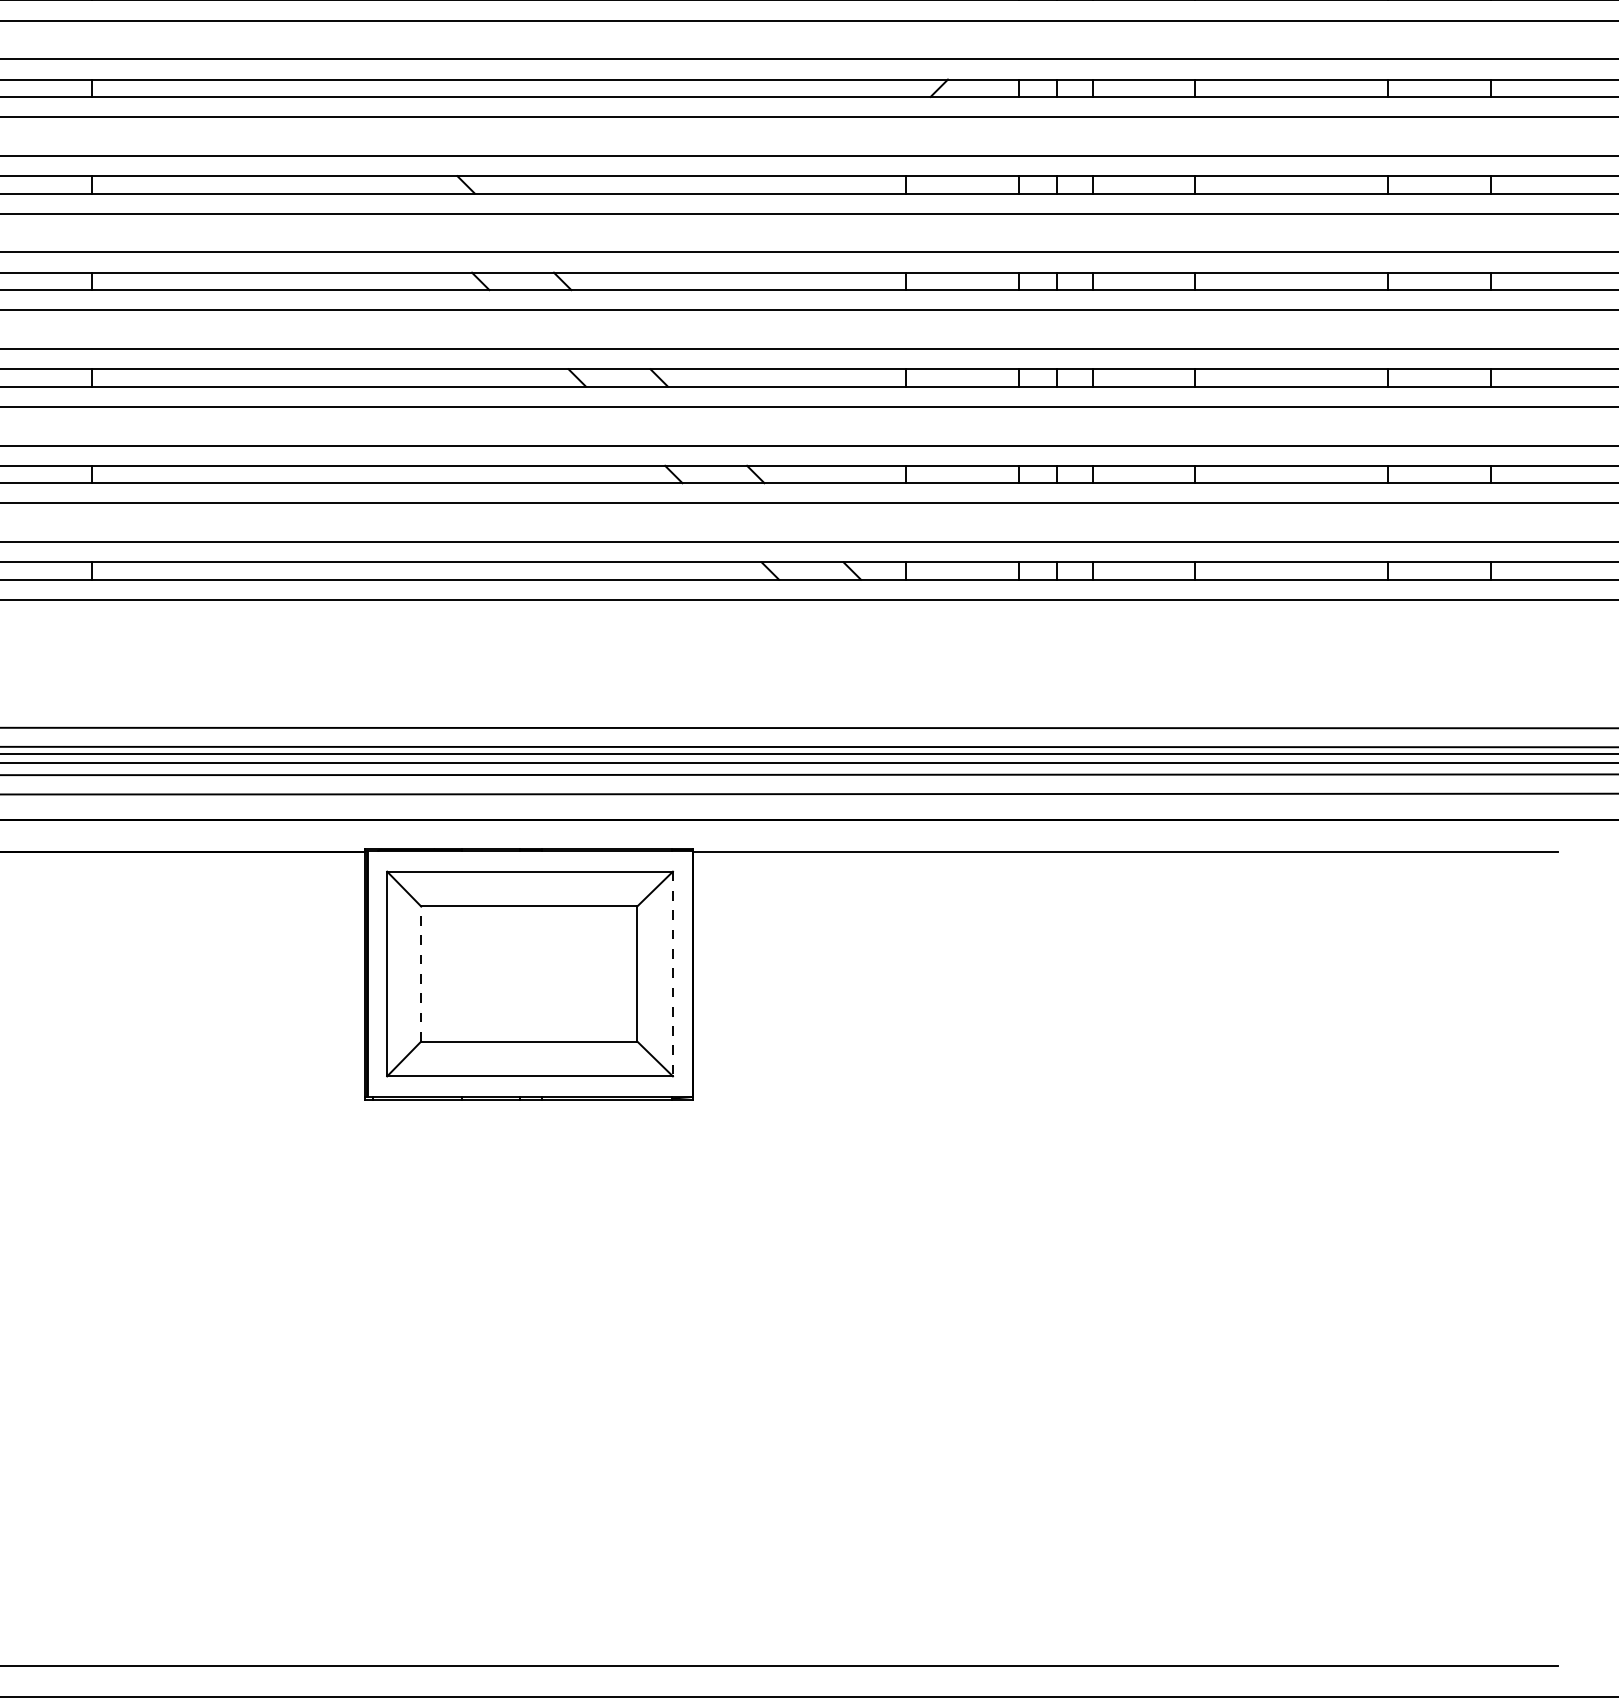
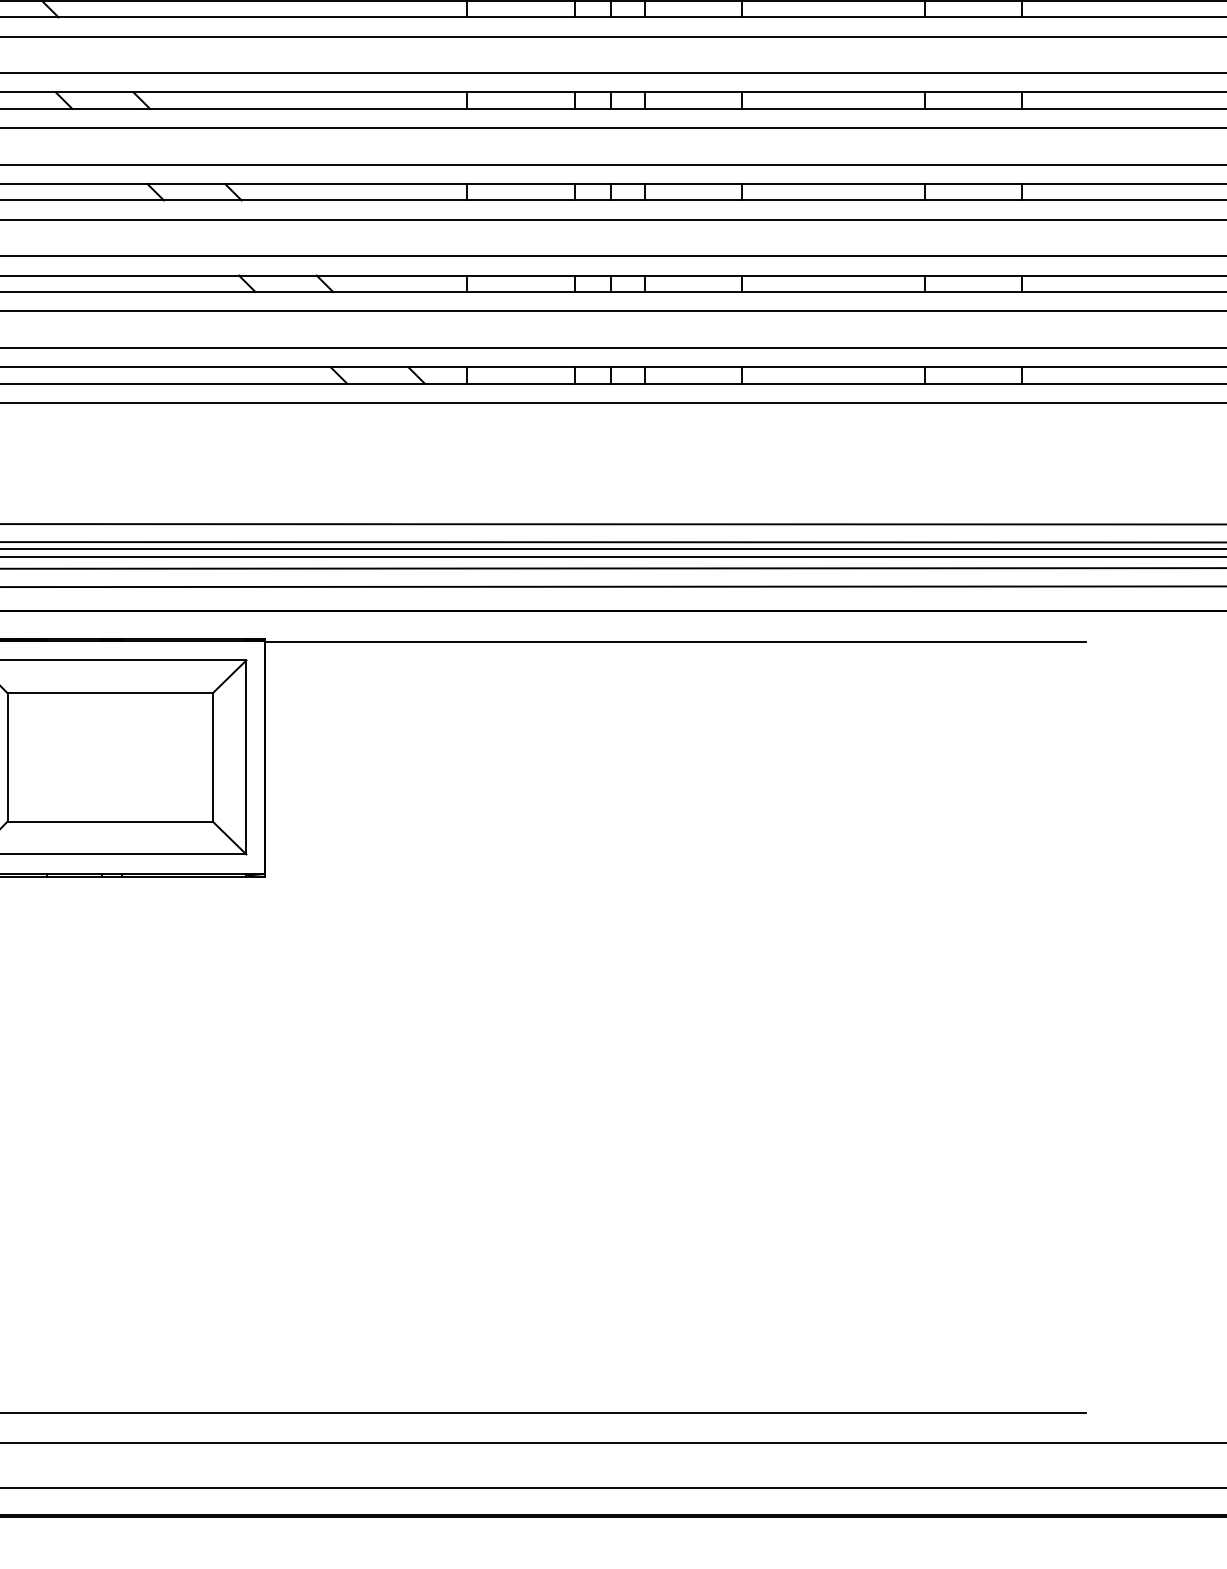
line: (421, 974) -> (7, 757), dashed -> solid
line: (672, 974) -> (245, 757), dashed -> solid

